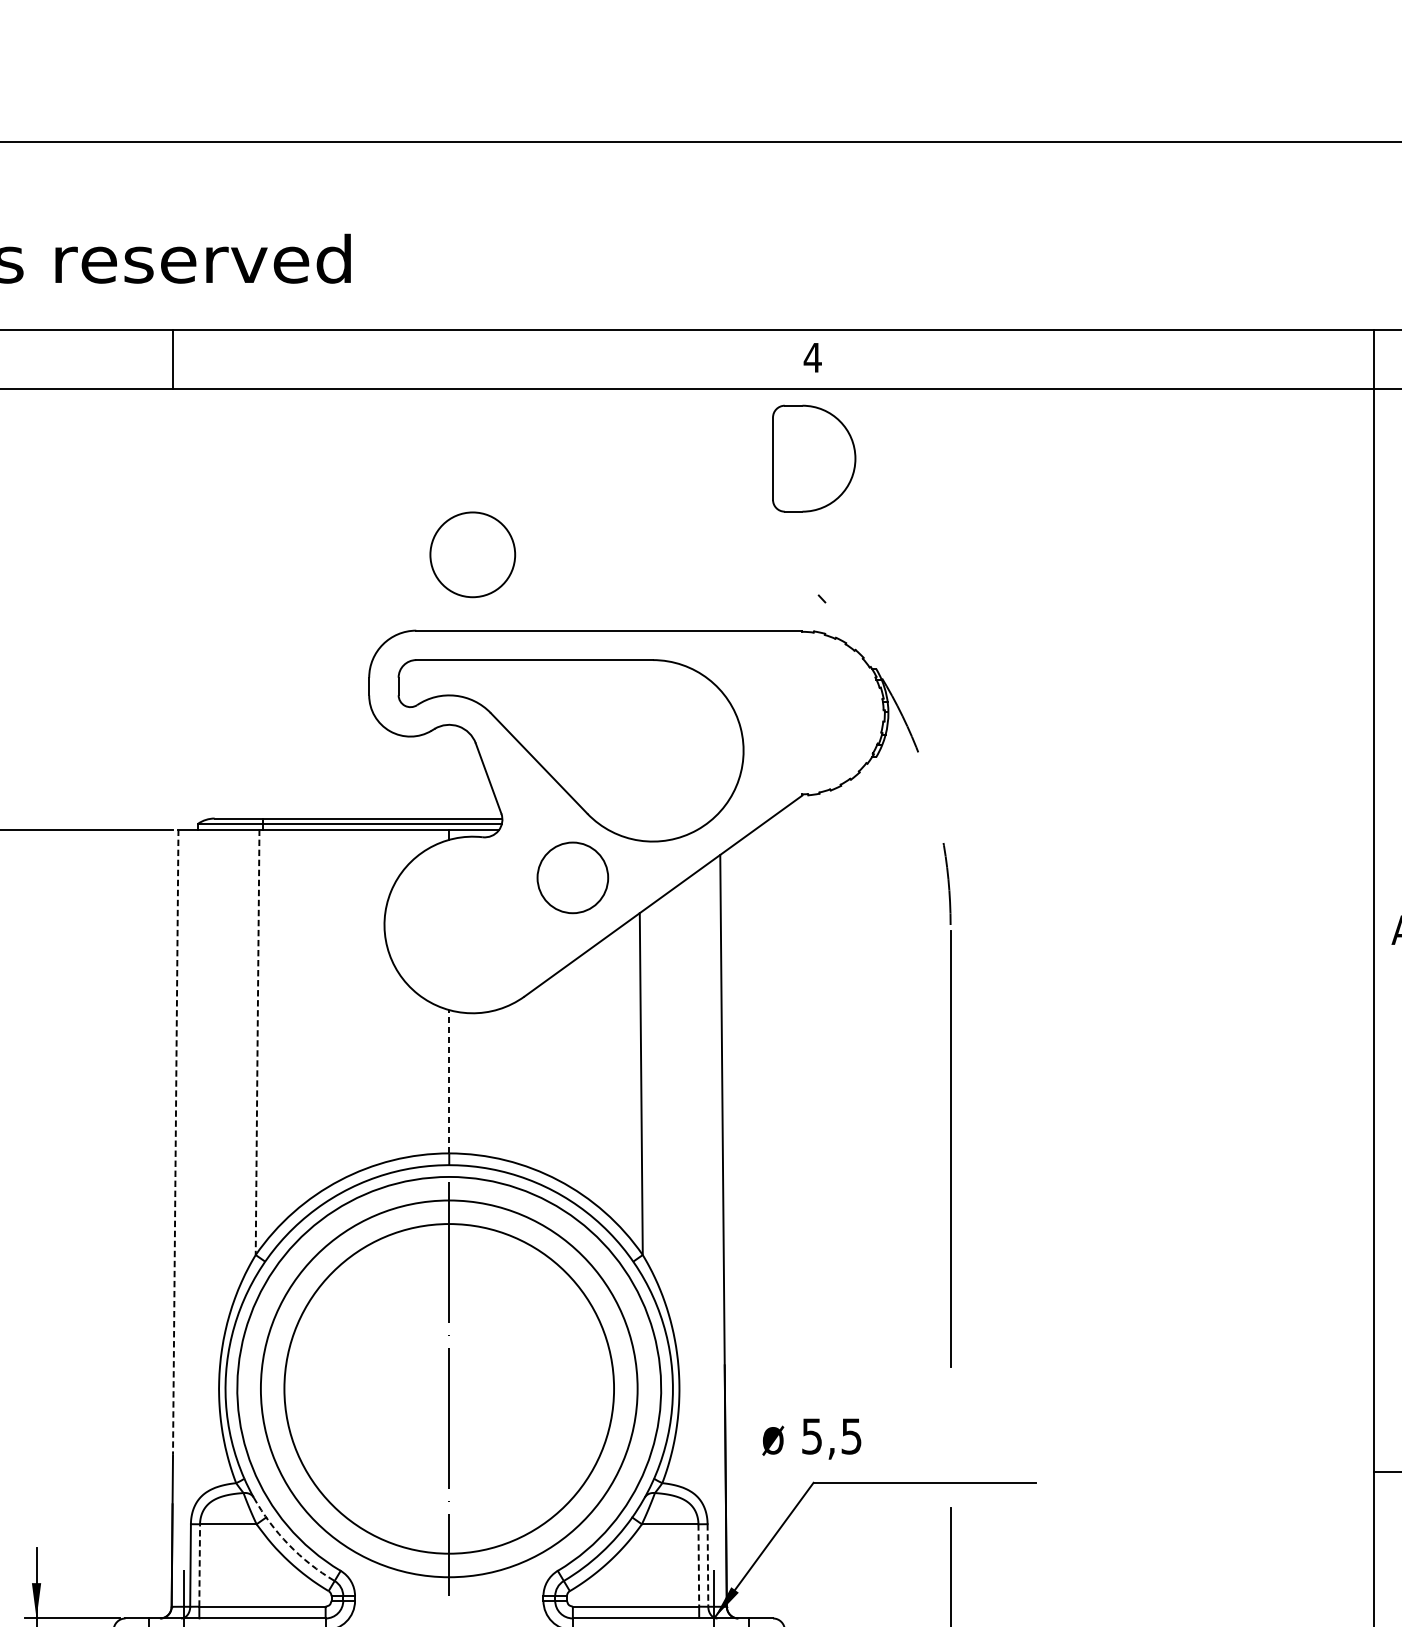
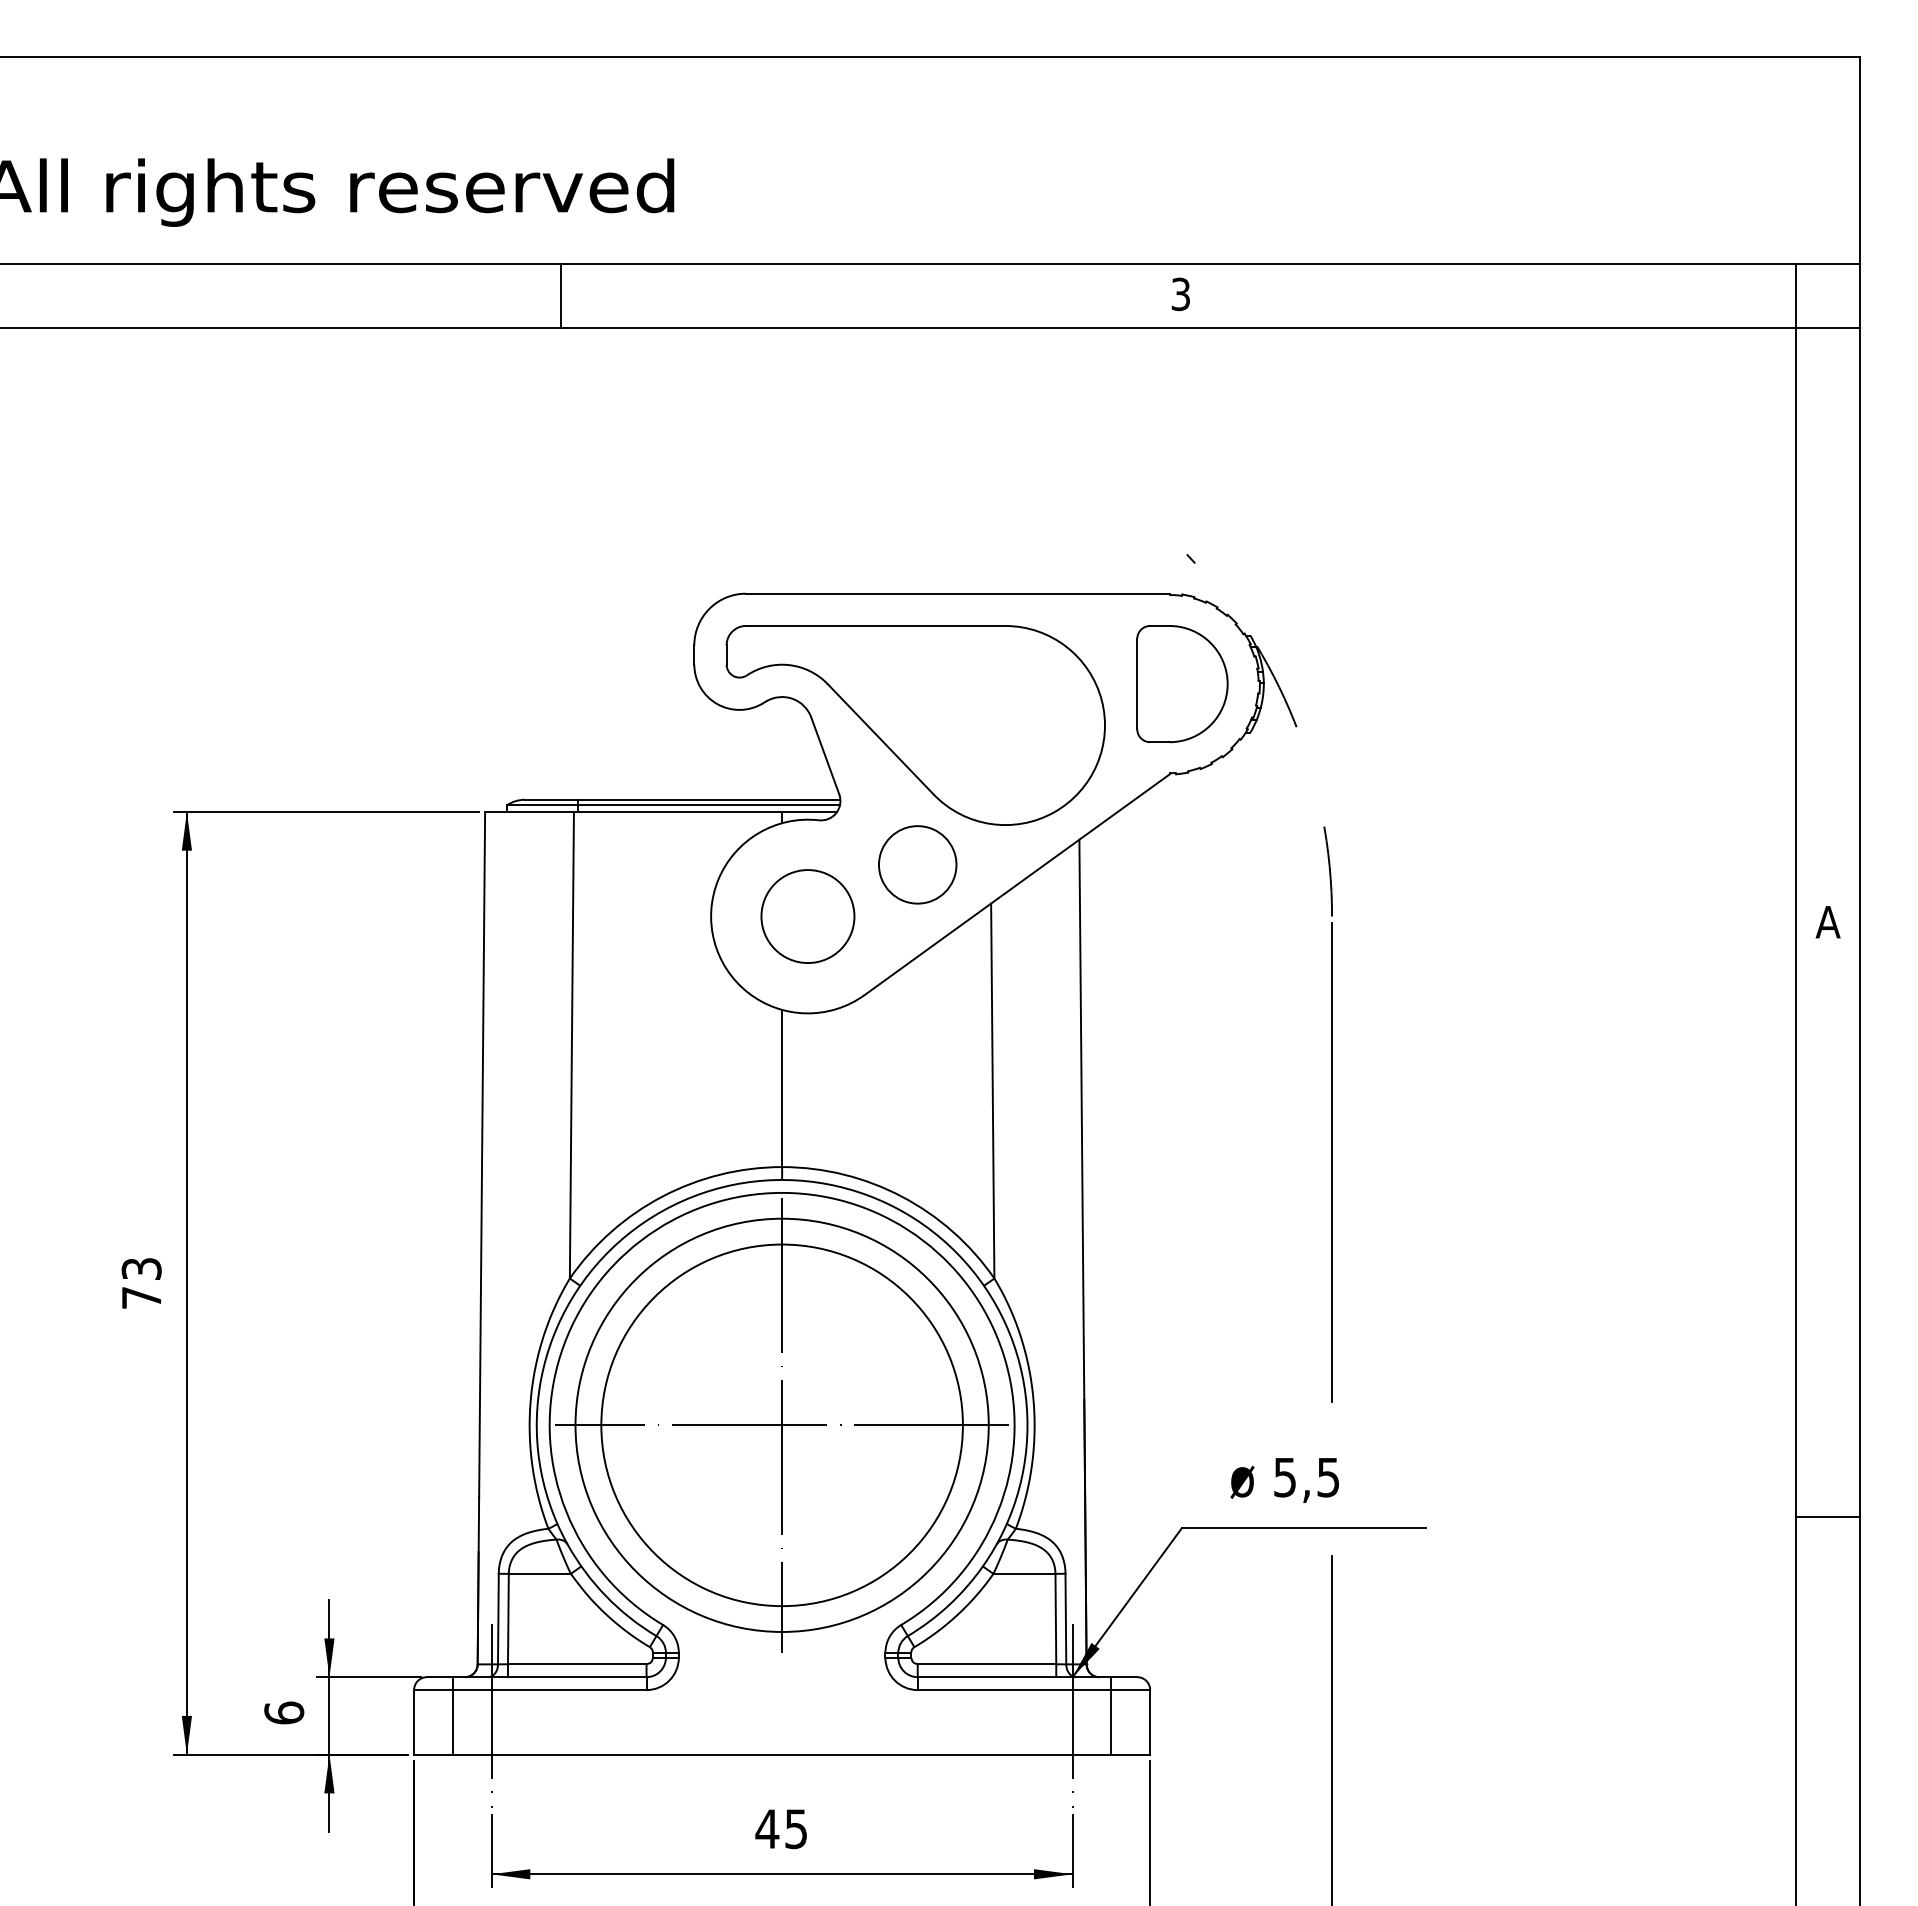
text: (812, 357) -> (1180, 294), 4 -> 3
line: (173, 358) -> (561, 295), moved
part: (814, 459) -> (1182, 684), moved
circle: (472, 554) -> (807, 916), moved
line: (257, 1042) -> (571, 1045), dashed -> solid
line: (449, 1081) -> (782, 1088), dashed -> solid
line: (176, 1141) -> (482, 1154), dashed -> solid
line: (448, 1389) -> (781, 1425), added
text: (811, 1439) -> (1284, 1480), moved
arc: (289, 1544) -> (606, 1596), dashed -> solid
line: (199, 1564) -> (508, 1618), dashed -> solid
line: (698, 1565) -> (1055, 1619), dashed -> solid
line: (707, 1565) -> (1065, 1619), dashed -> solid

